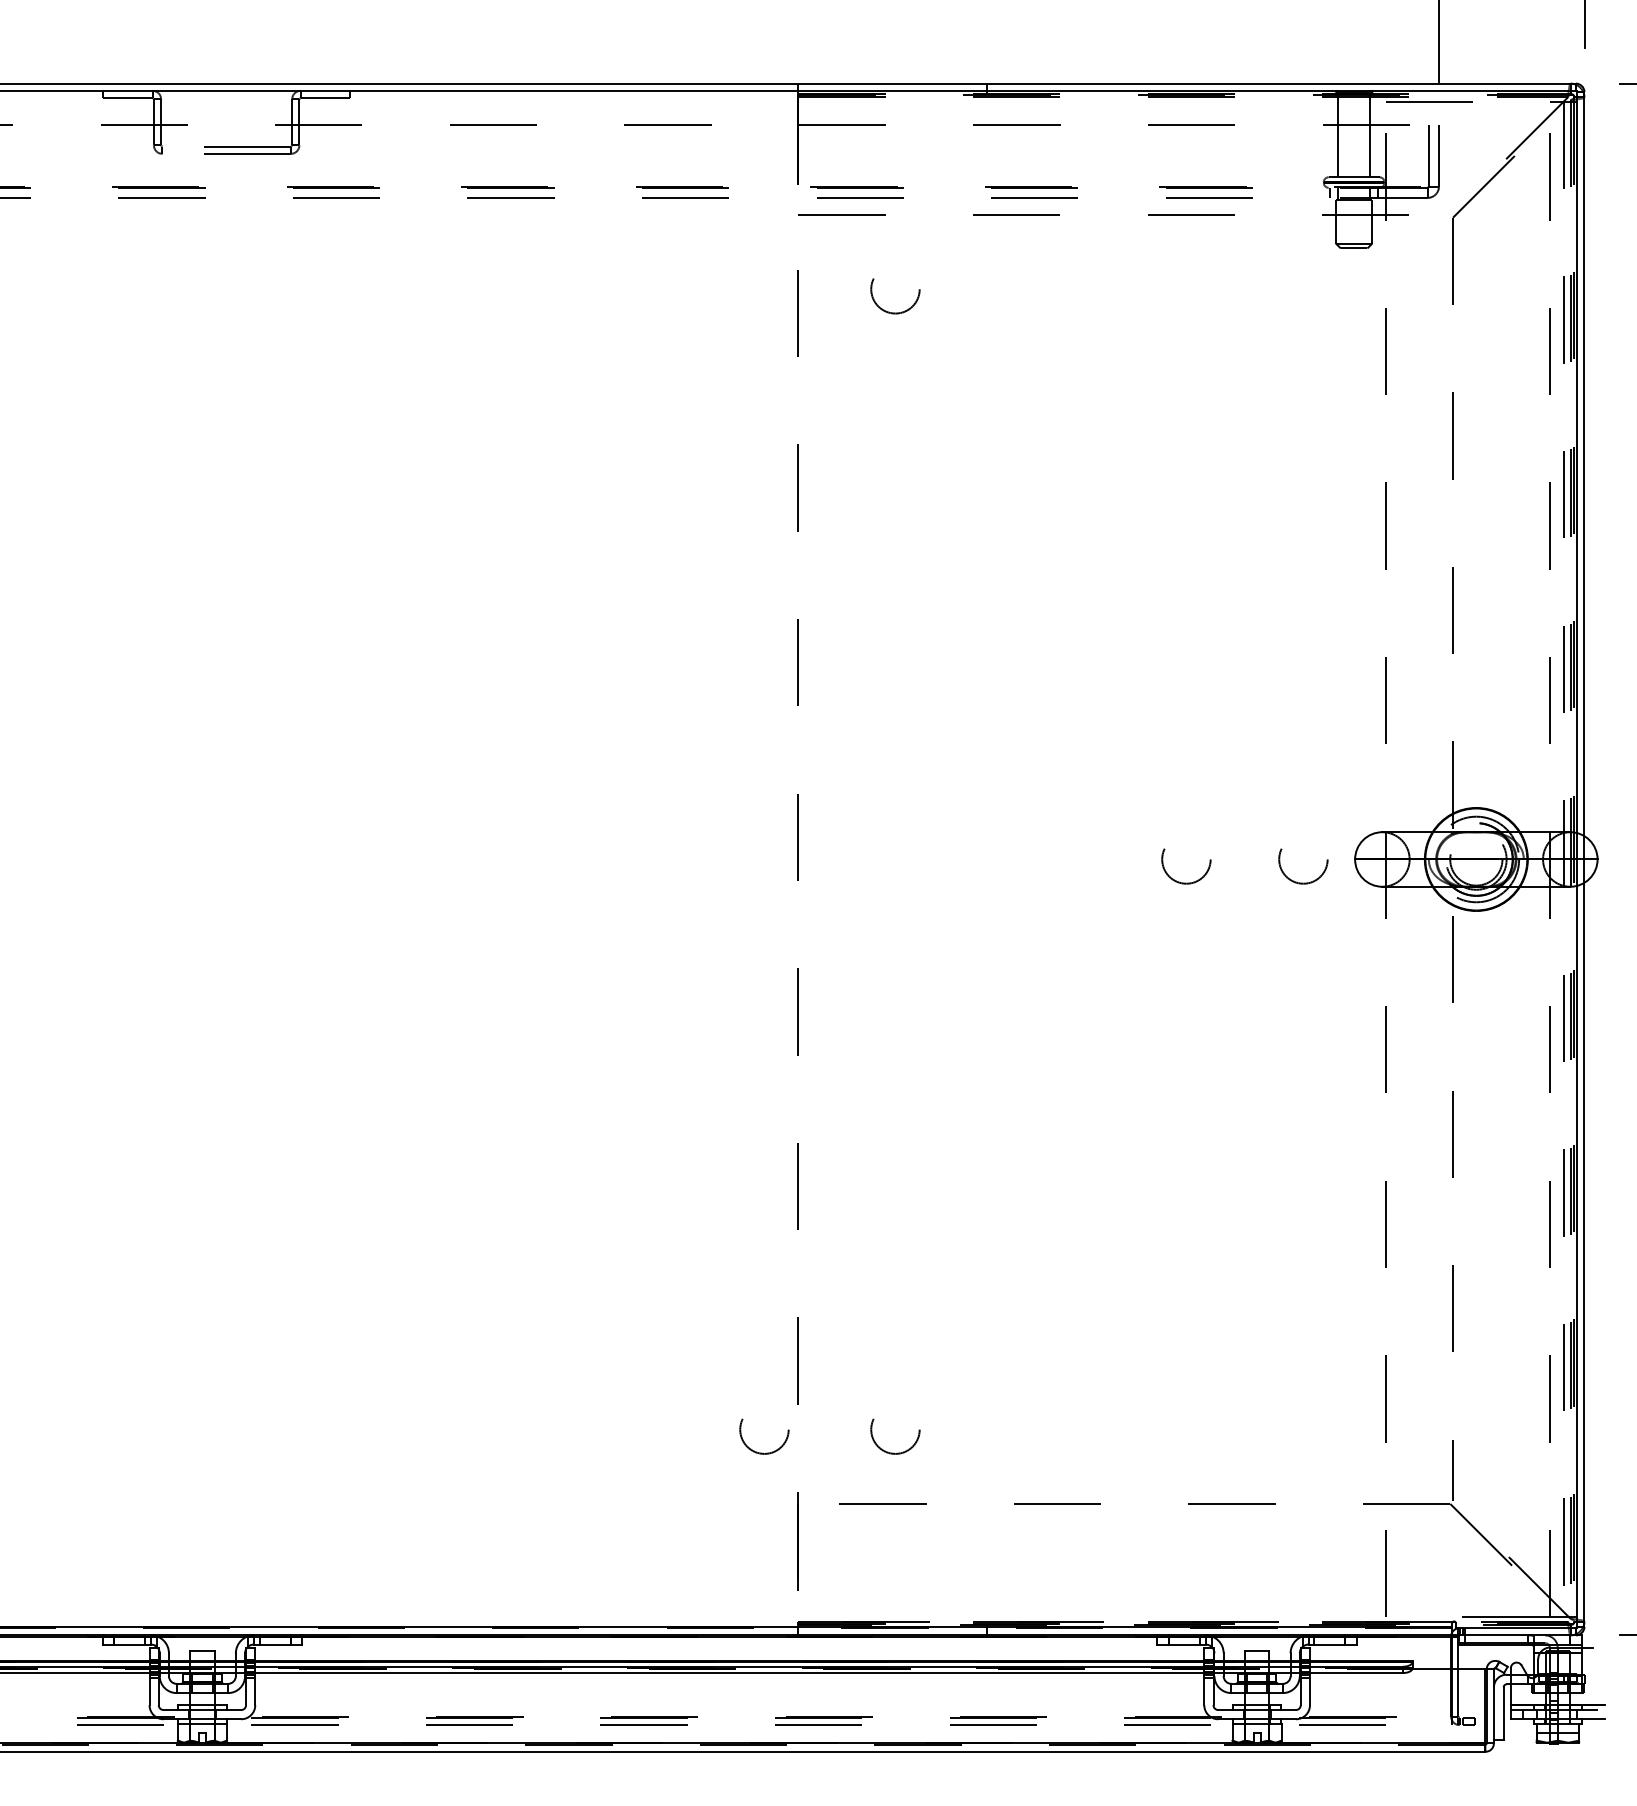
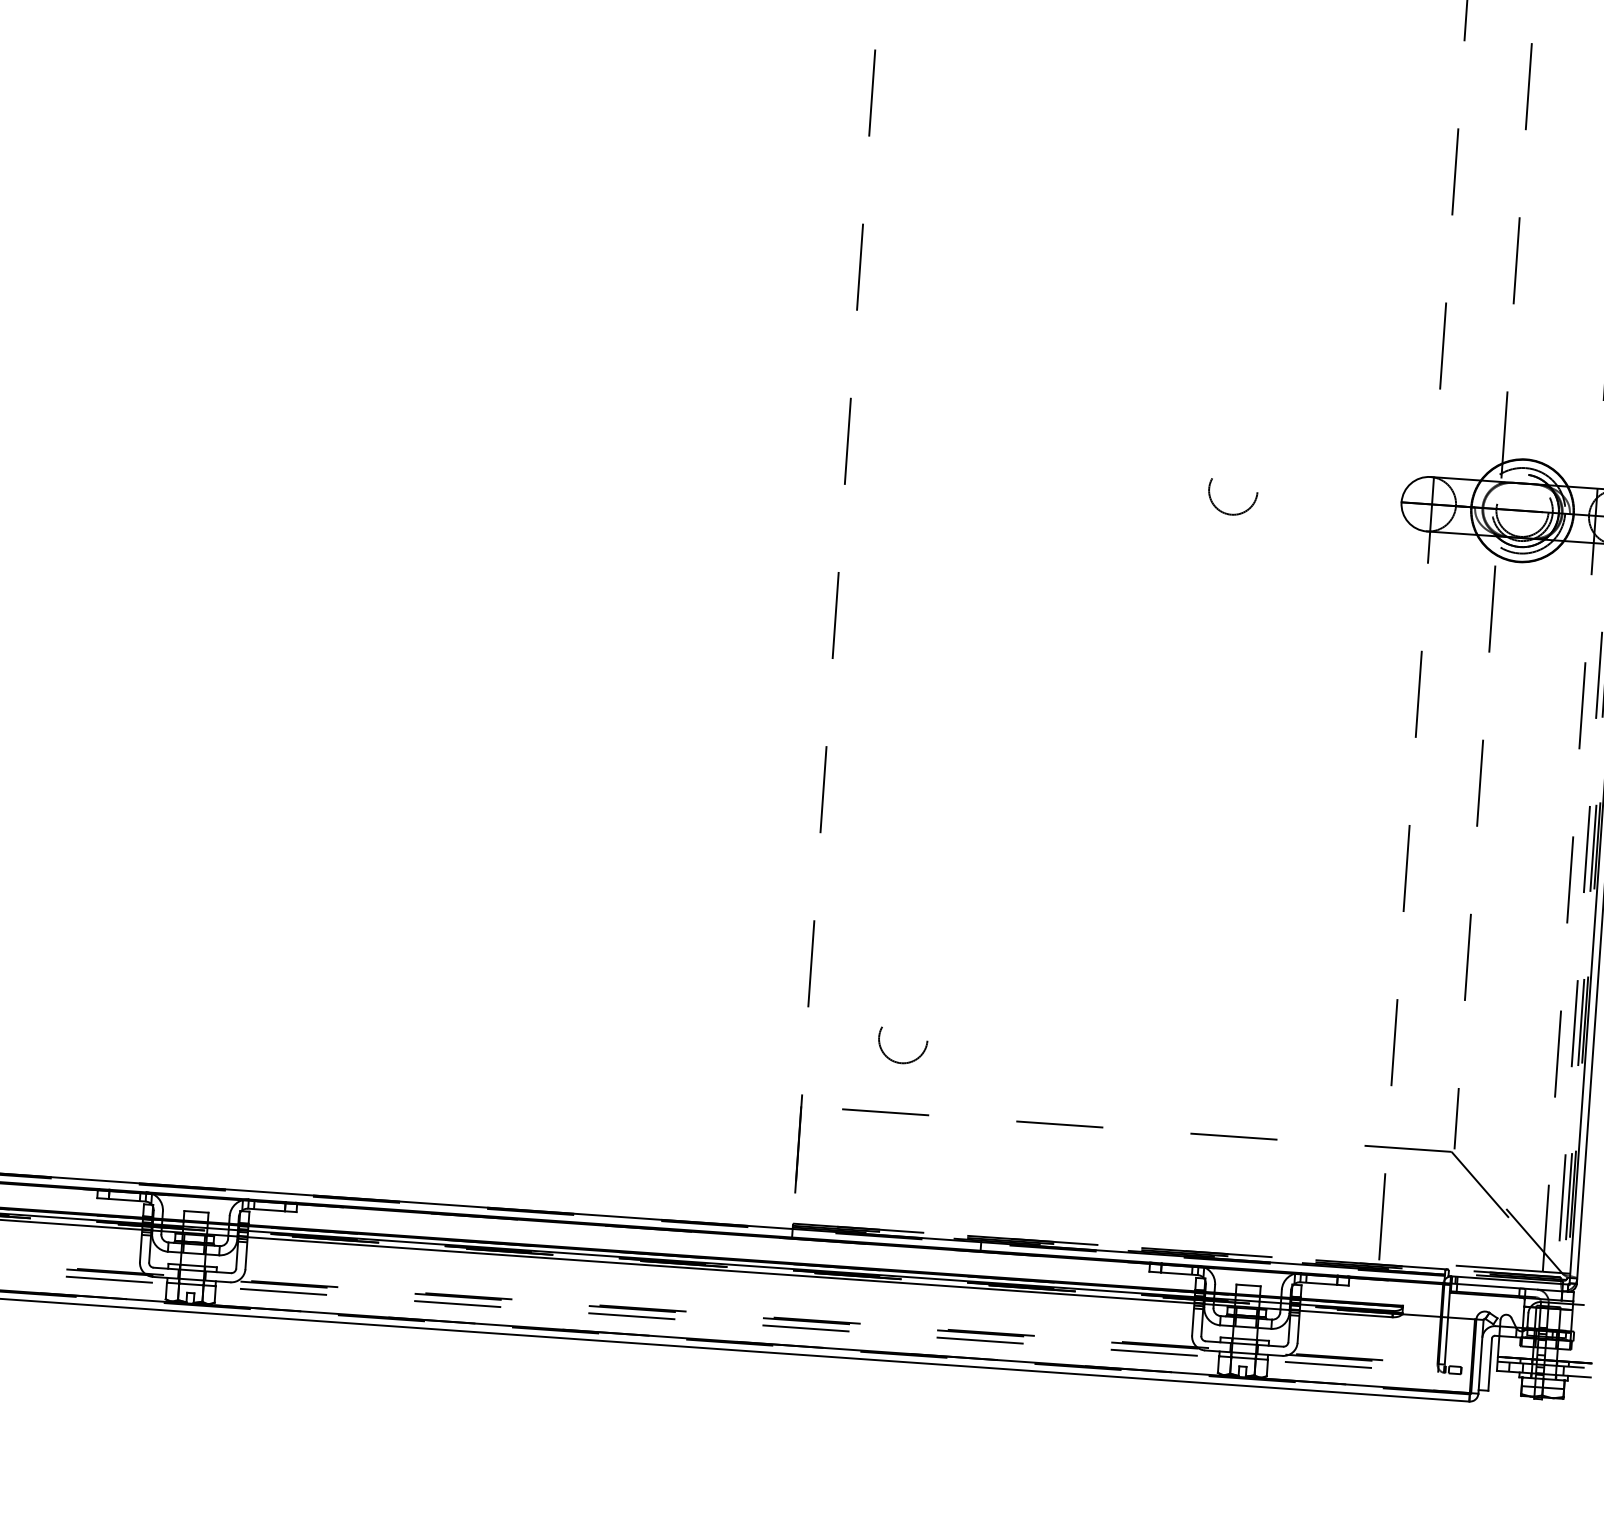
circle: (1303, 866) -> (1349, 505), removed
circle: (764, 1436) -> (772, 1036), removed

